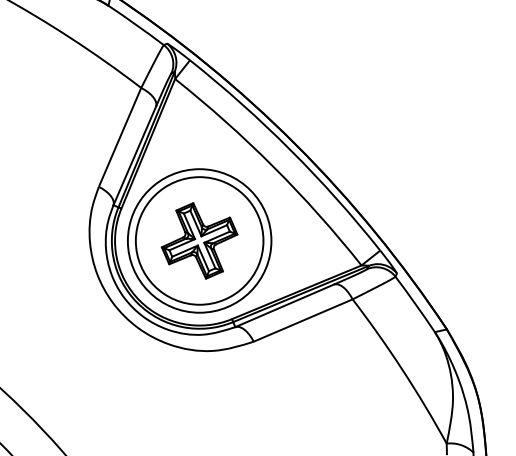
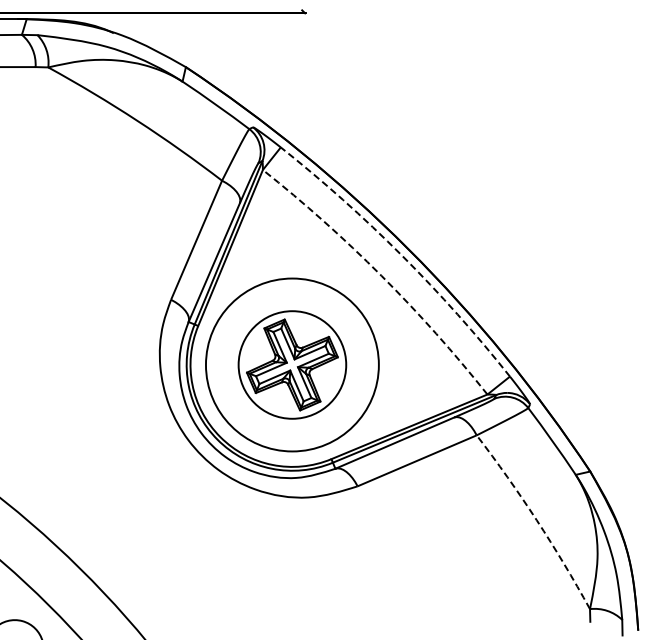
arc: (290, 150) -> (401, 255), solid -> dashed
arc: (273, 166) -> (381, 275), solid -> dashed
circle: (199, 240) -> (292, 364), size x0.7
arc: (402, 370) -> (536, 520), solid -> dashed

